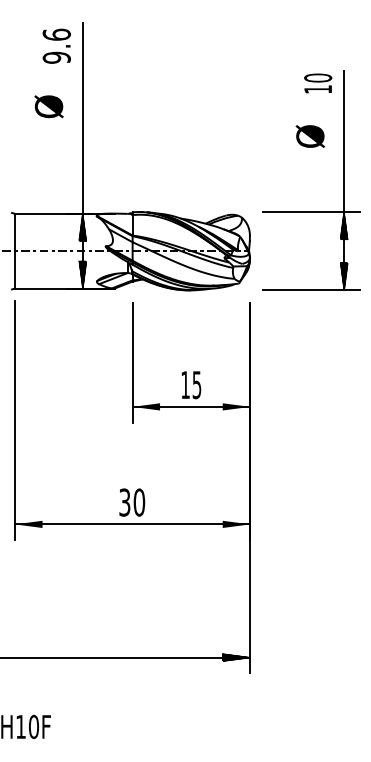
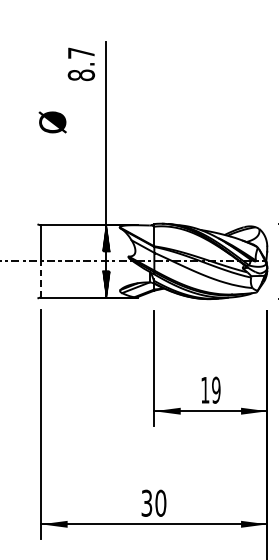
text: (56, 45) -> (81, 63), 9.6 -> 8.7
text: (48, 106) -> (52, 122), moved
line: (15, 270) -> (41, 279), solid -> dashed
text: (196, 384) -> (215, 389), 15 -> 19

